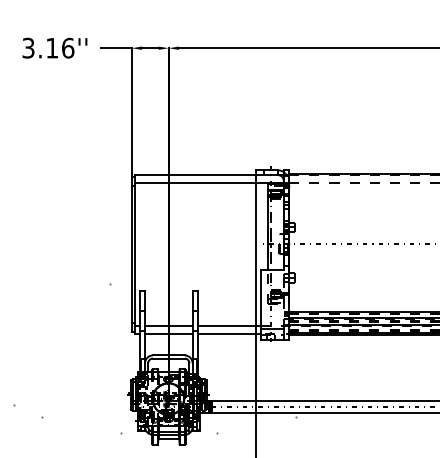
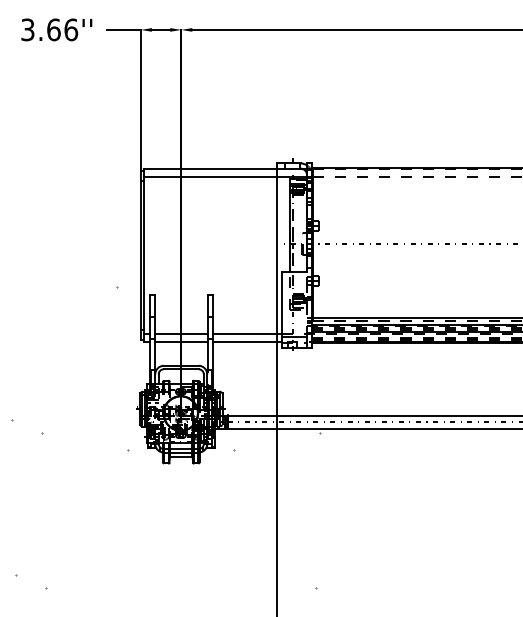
text: (51, 47) -> (53, 29), 3.16'' -> 3.66''

